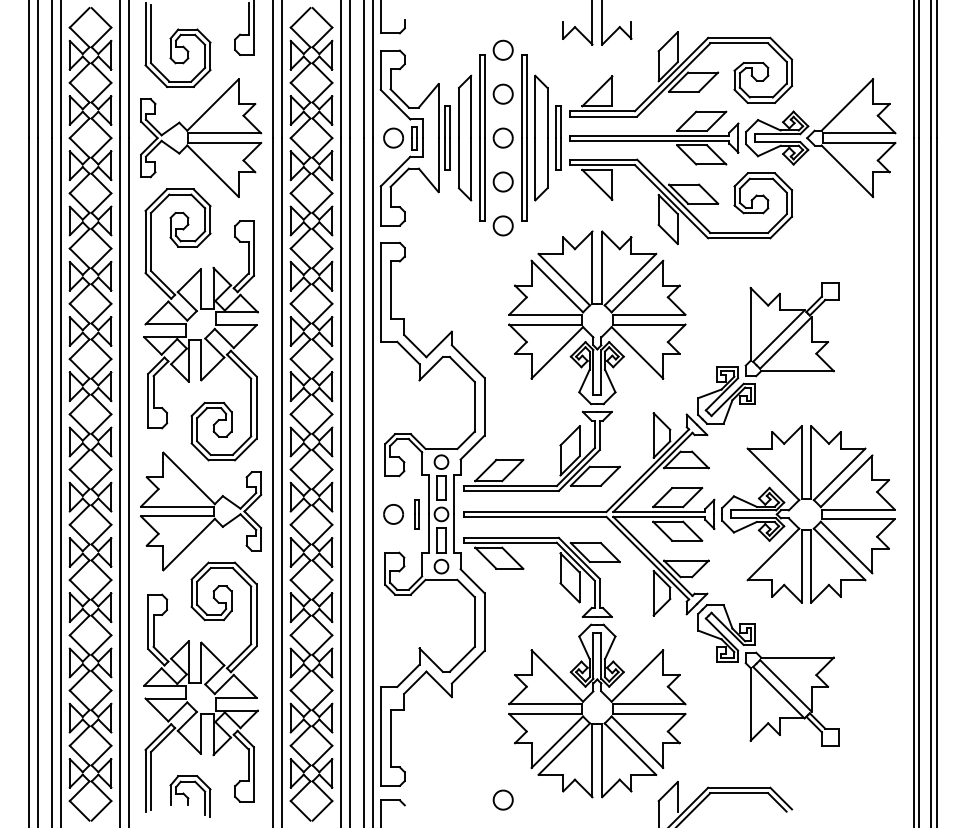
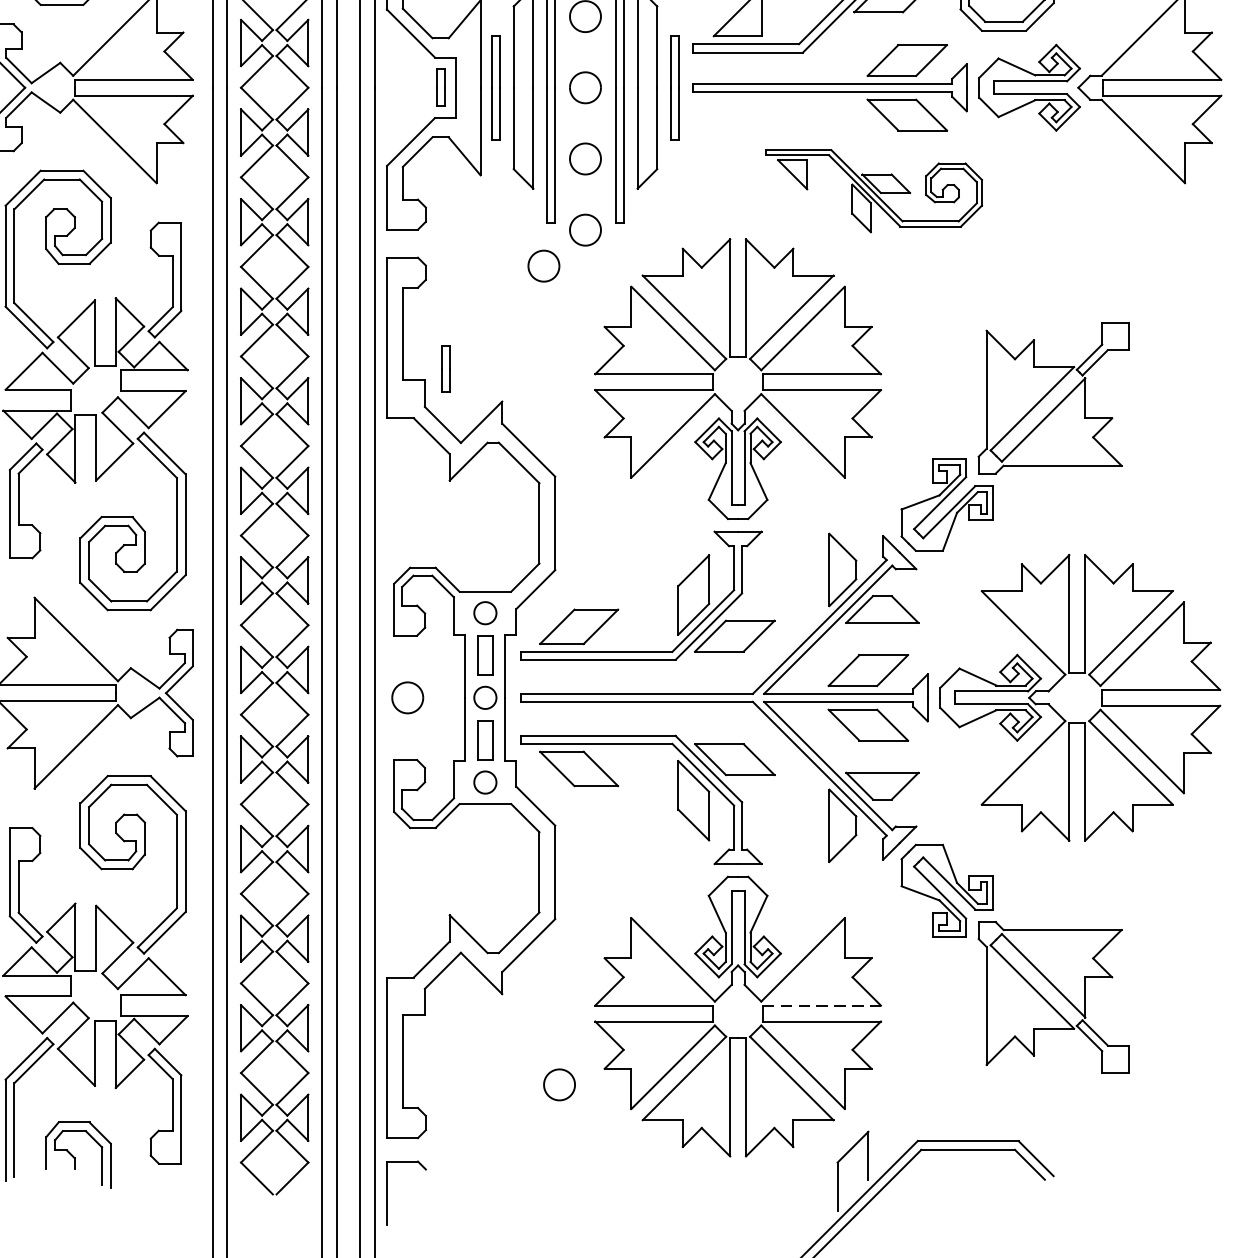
part: (393, 137) -> (543, 265), moved
part: (681, 201) -> (874, 190), size x0.6
part: (416, 514) -> (444, 368), moved
line: (649, 704) -> (822, 1006), solid -> dashed
part: (502, 799) -> (558, 1083), moved

